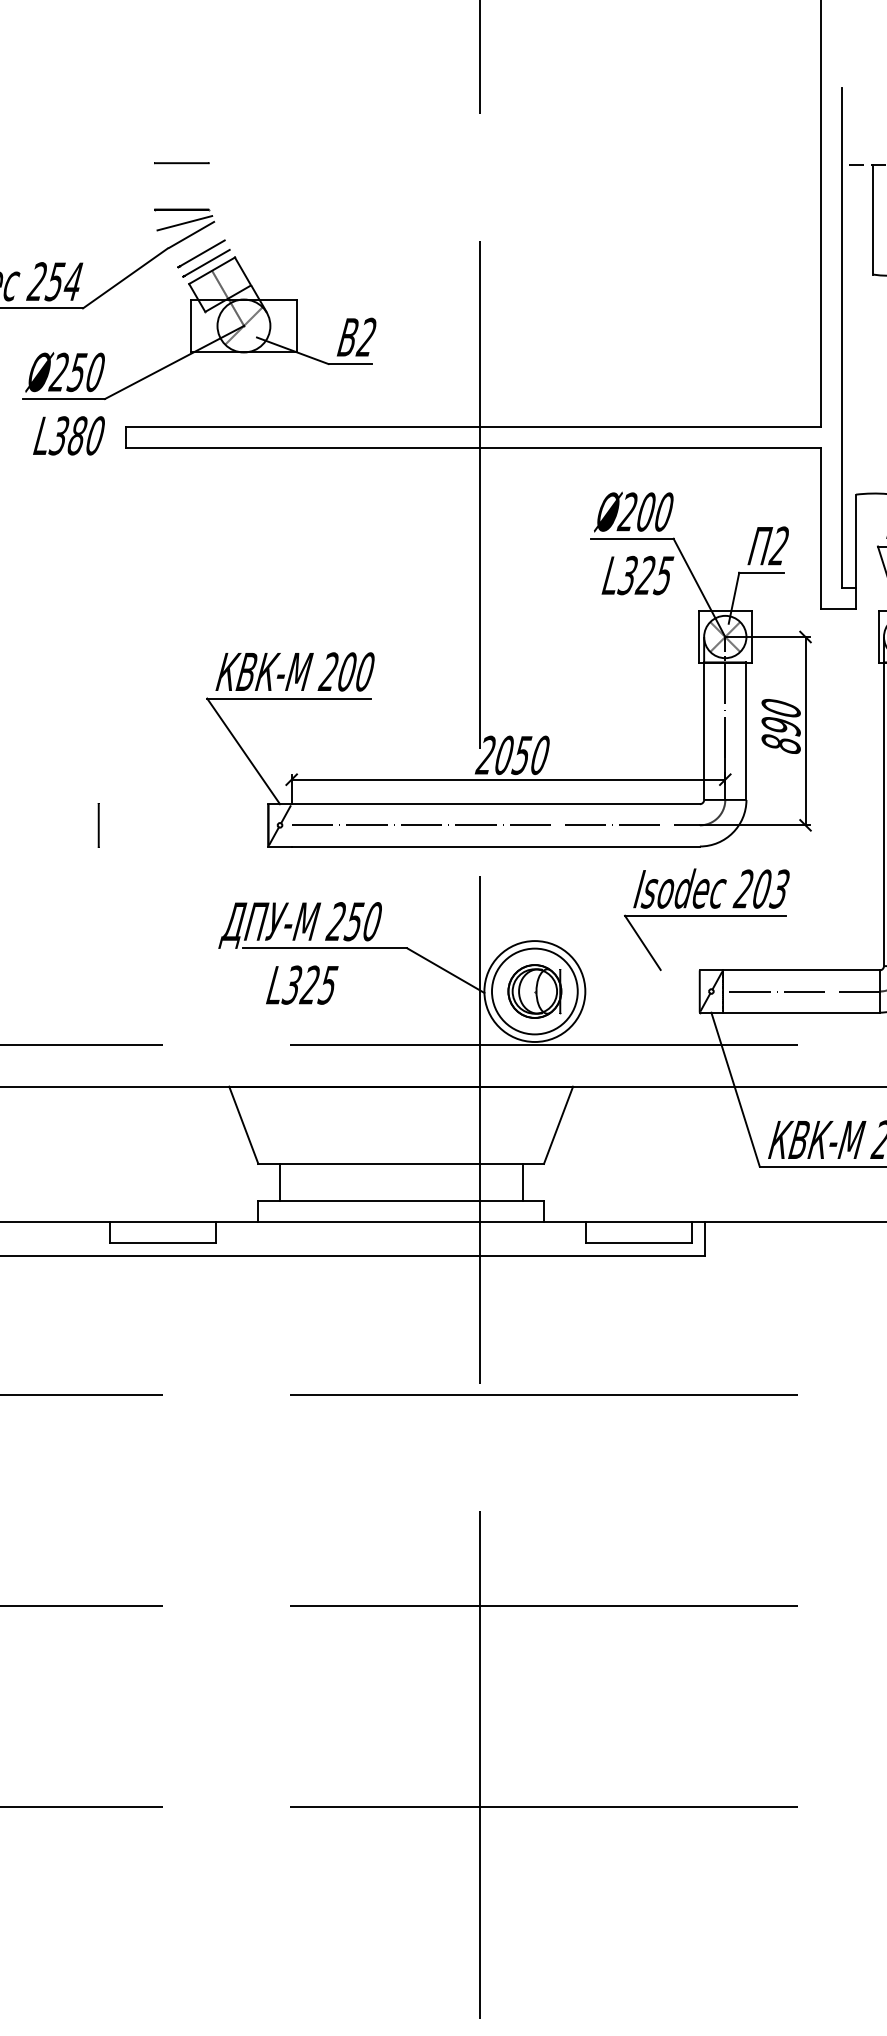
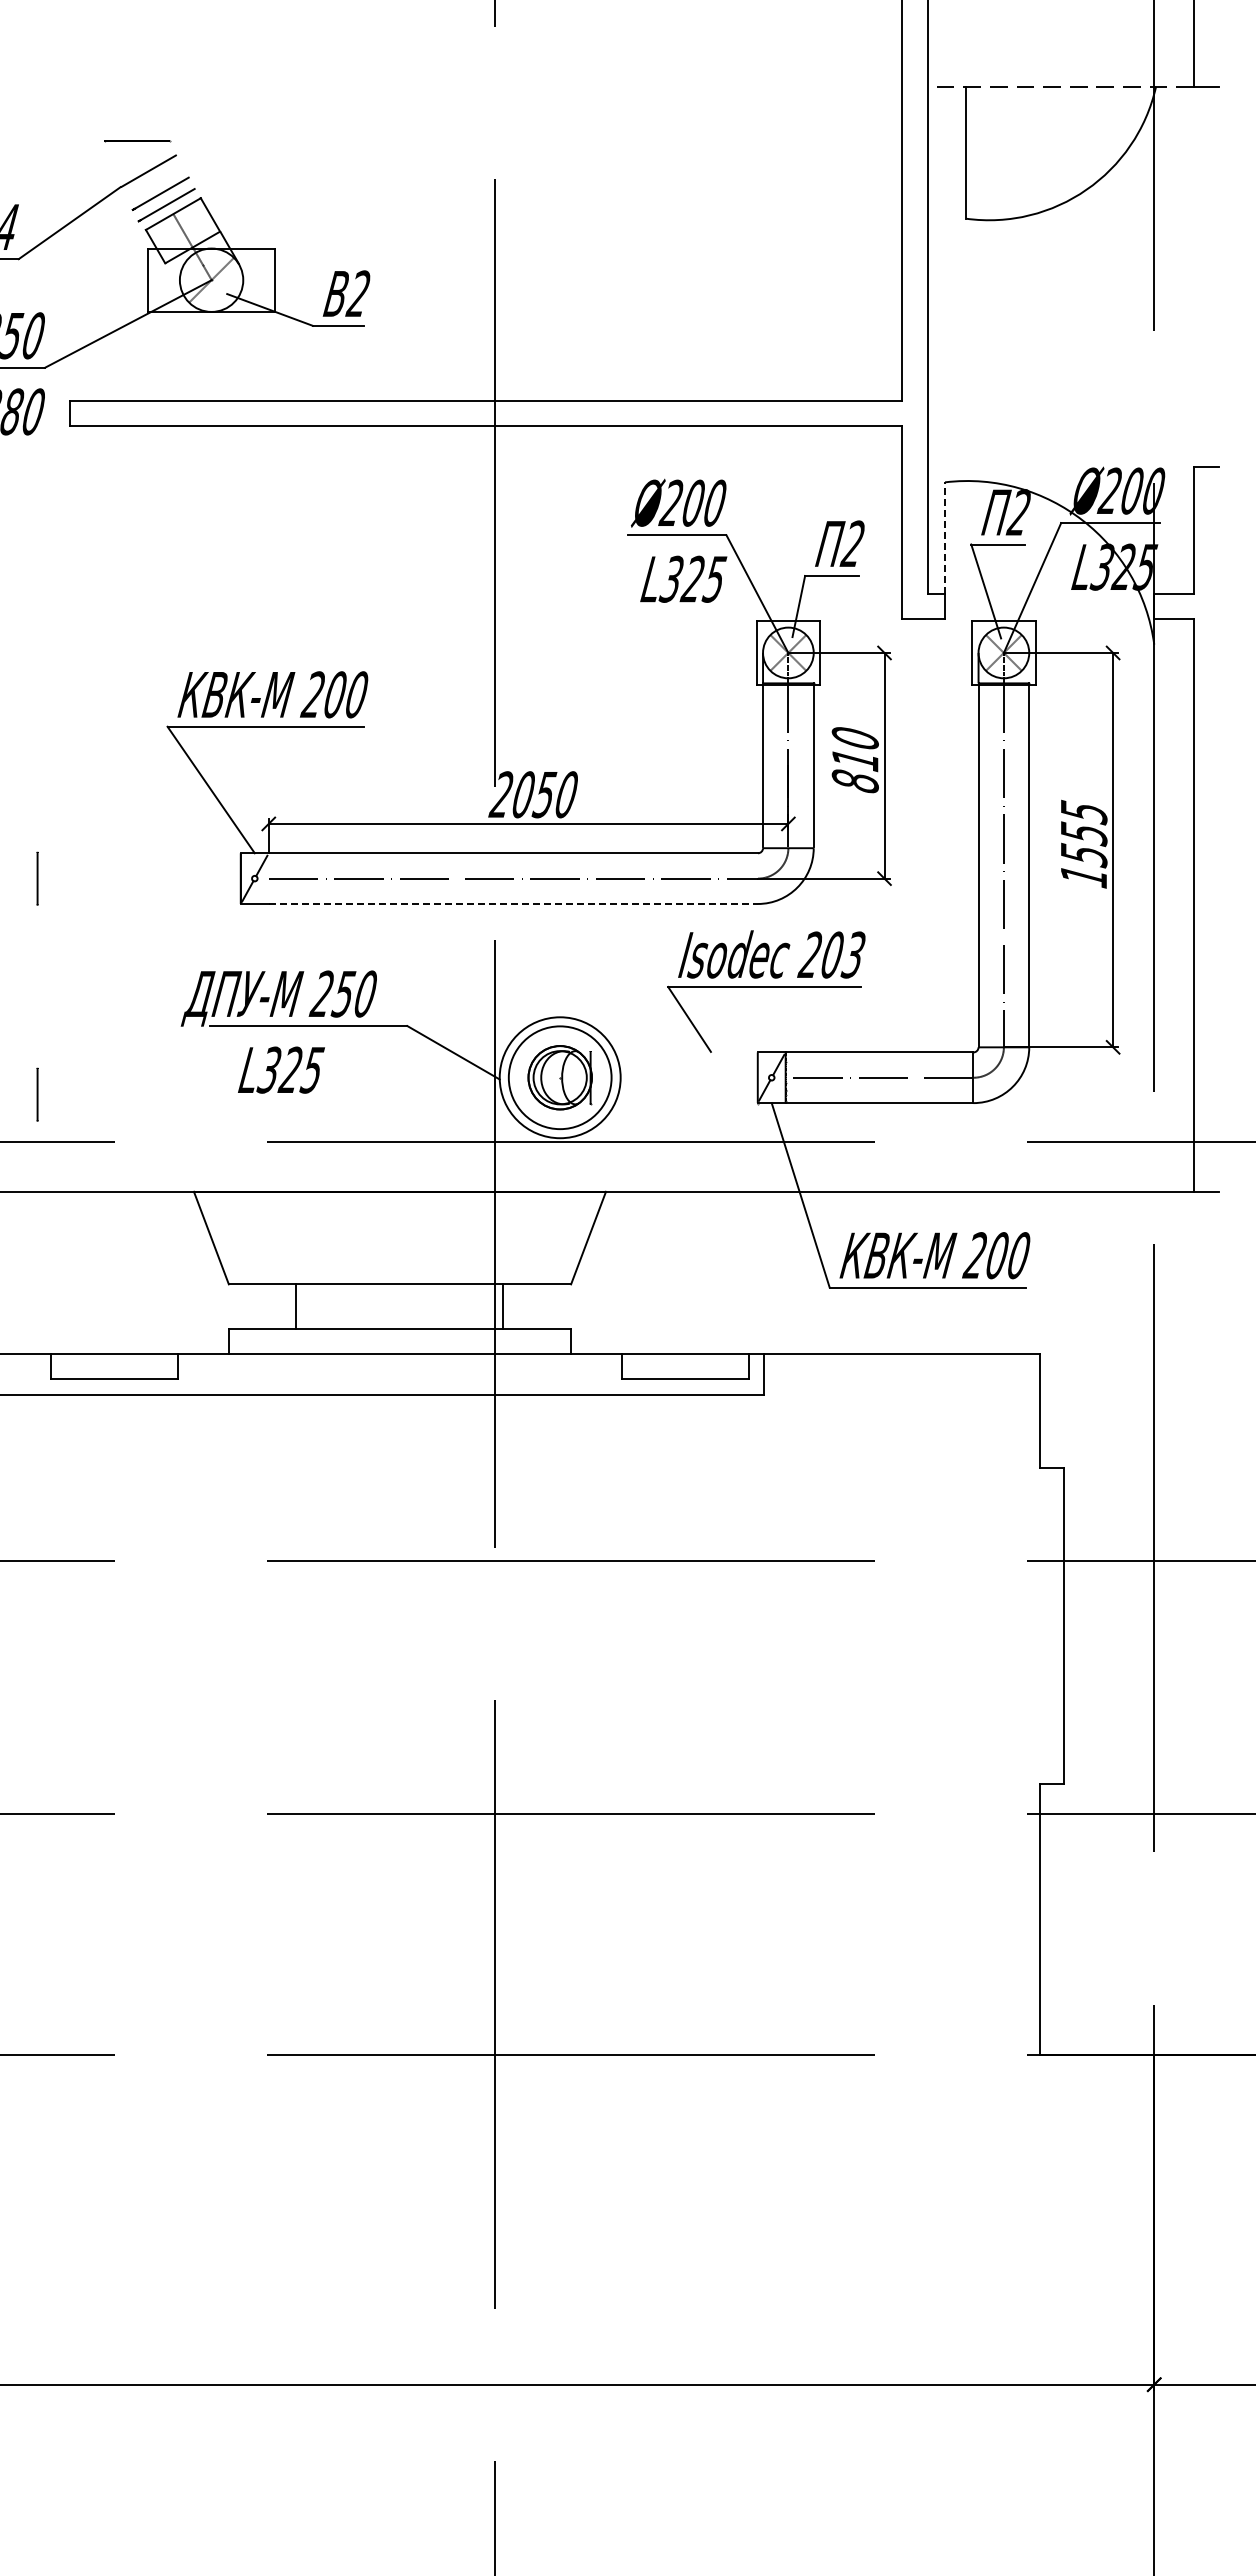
line: (181, 163) -> (136, 85), removed
line: (184, 222) -> (140, 156), removed
line: (856, 541) -> (945, 538), solid -> dashed
text: (780, 726) -> (854, 760), 890 -> 810
line: (495, 846) -> (513, 903), solid -> dashed
line: (98, 1005) -> (37, 1094), added
line: (279, 1182) -> (296, 1306), moved
line: (522, 1182) -> (502, 1306), moved

